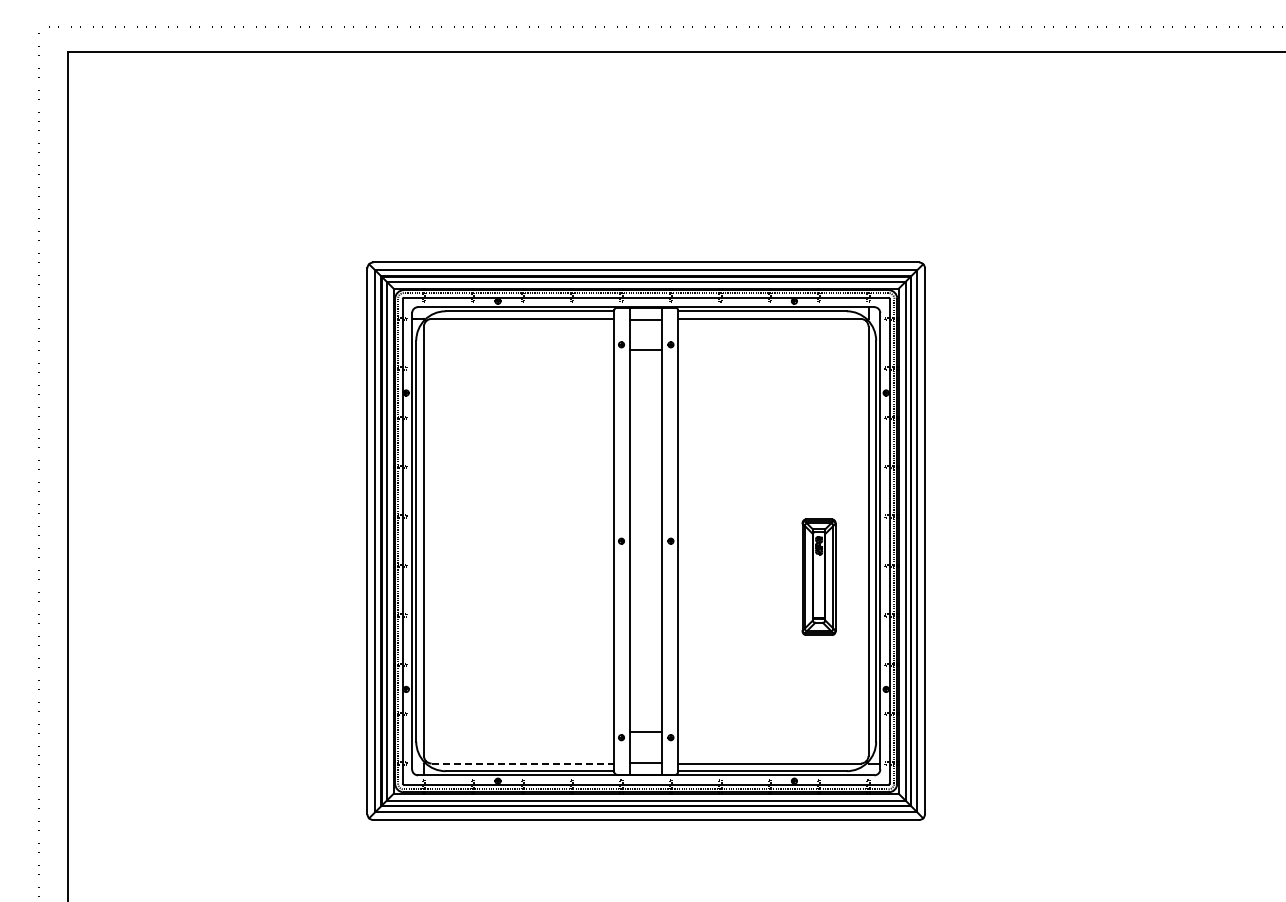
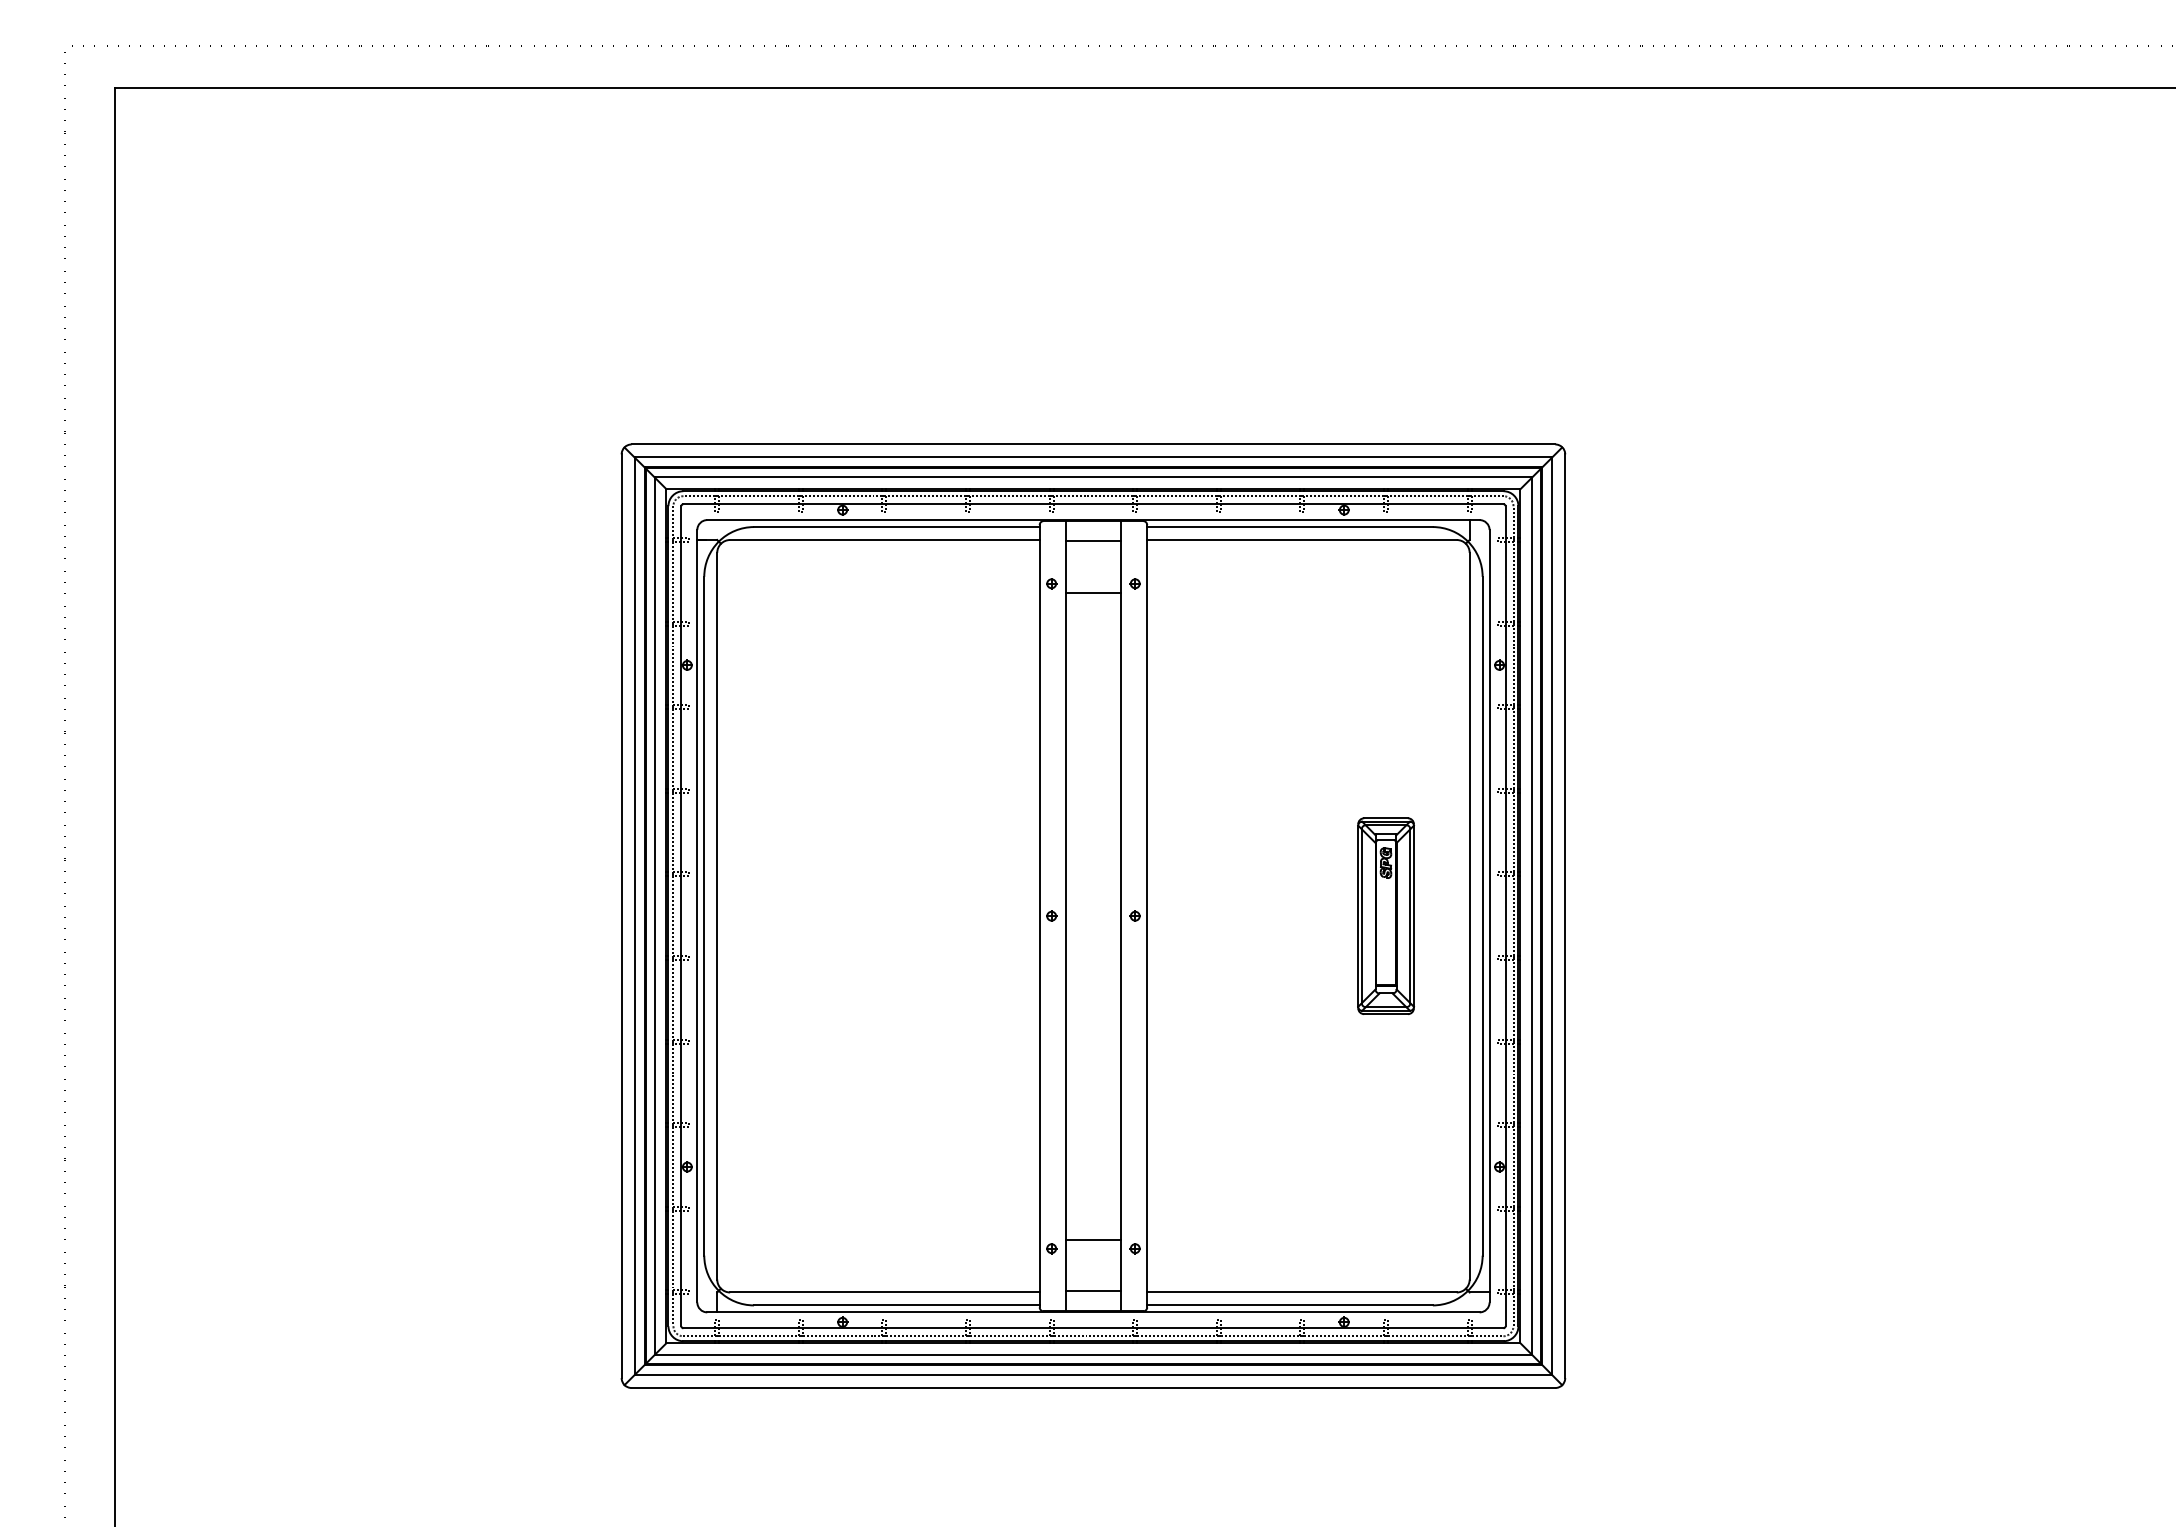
part: (818, 576) -> (1385, 914), moved
line: (523, 763) -> (885, 1292), dashed -> solid

